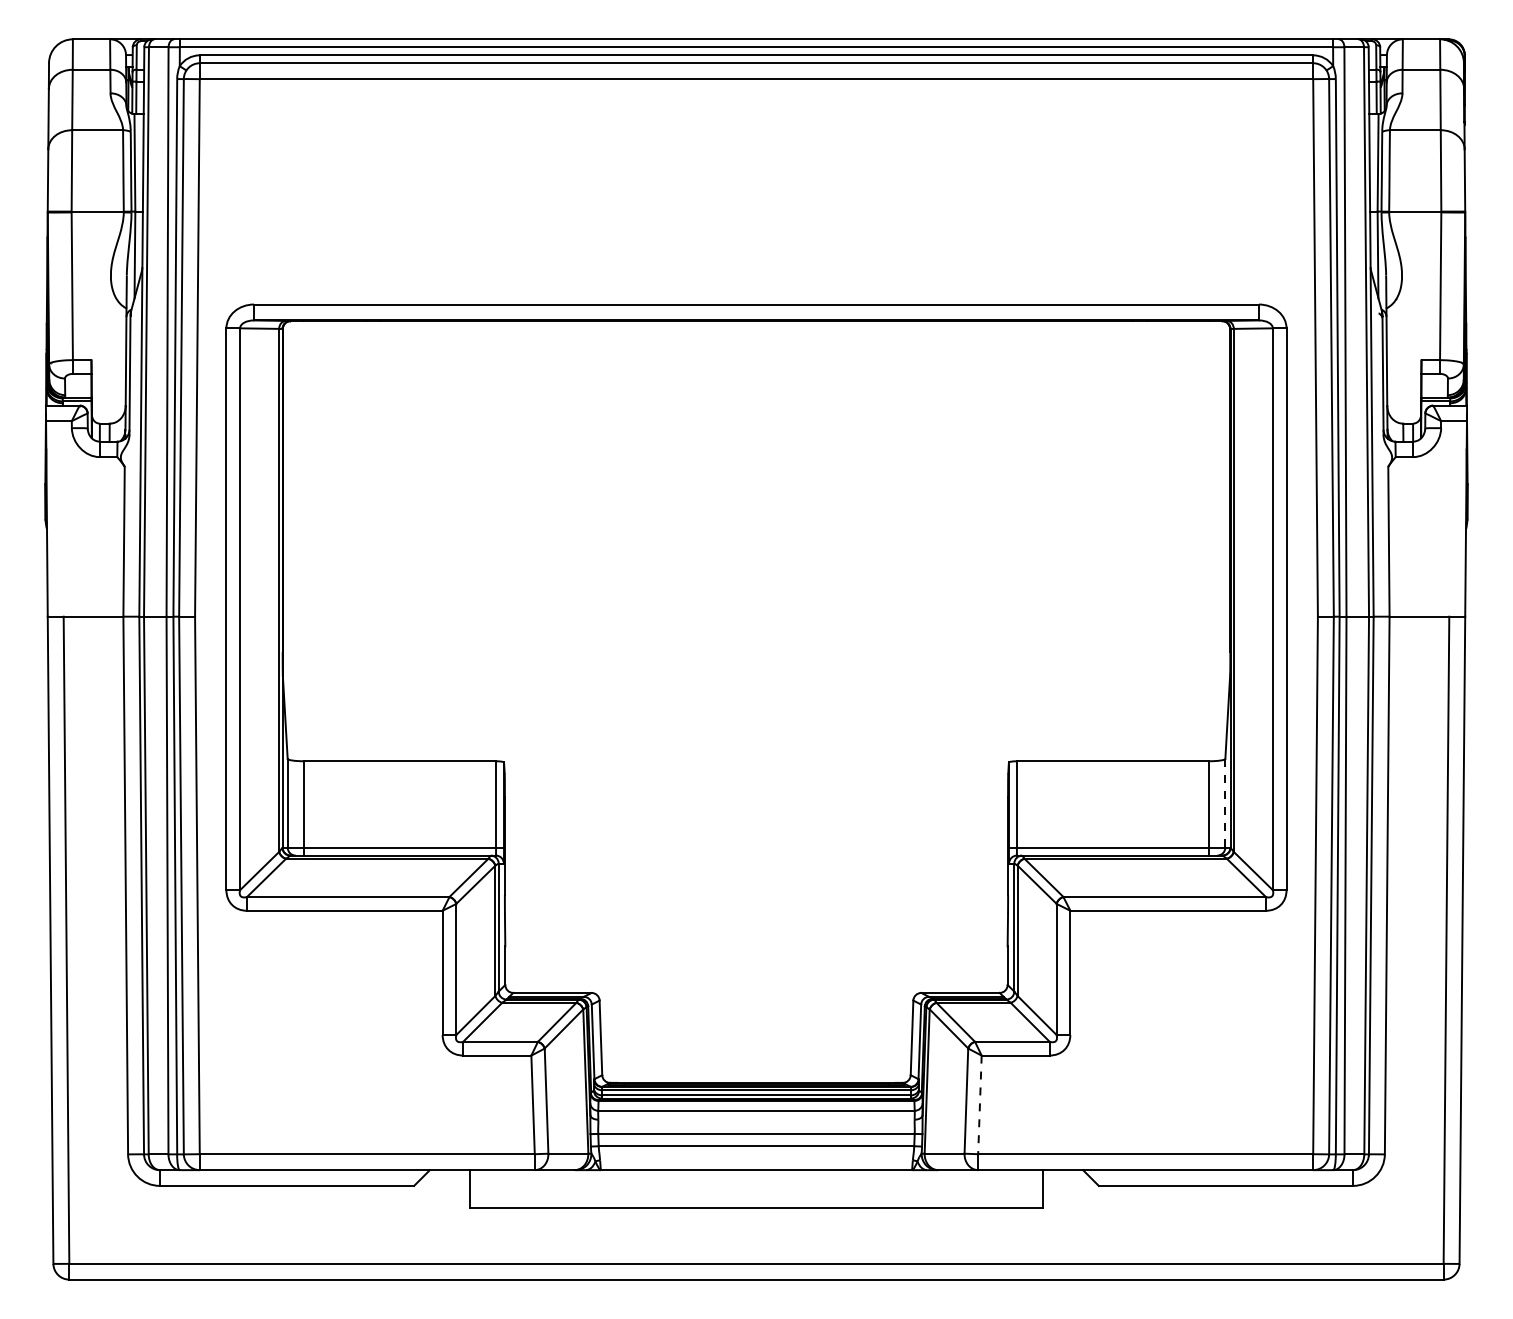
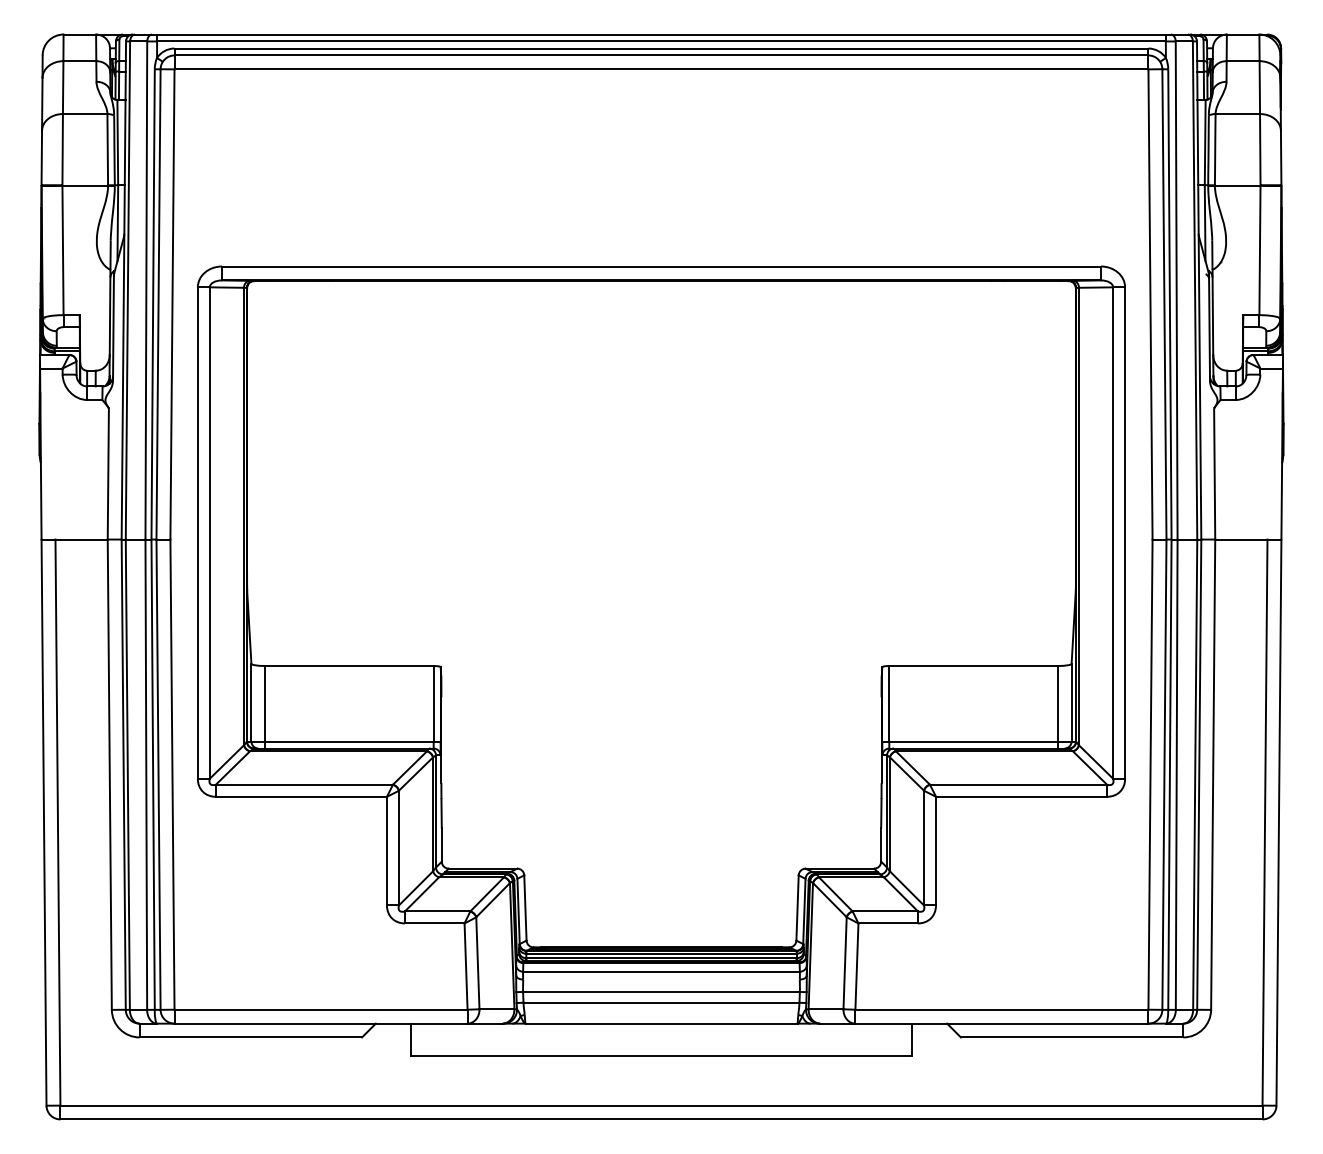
line: (1225, 803) -> (1071, 702), dashed -> solid
line: (979, 1105) -> (856, 967), dashed -> solid

